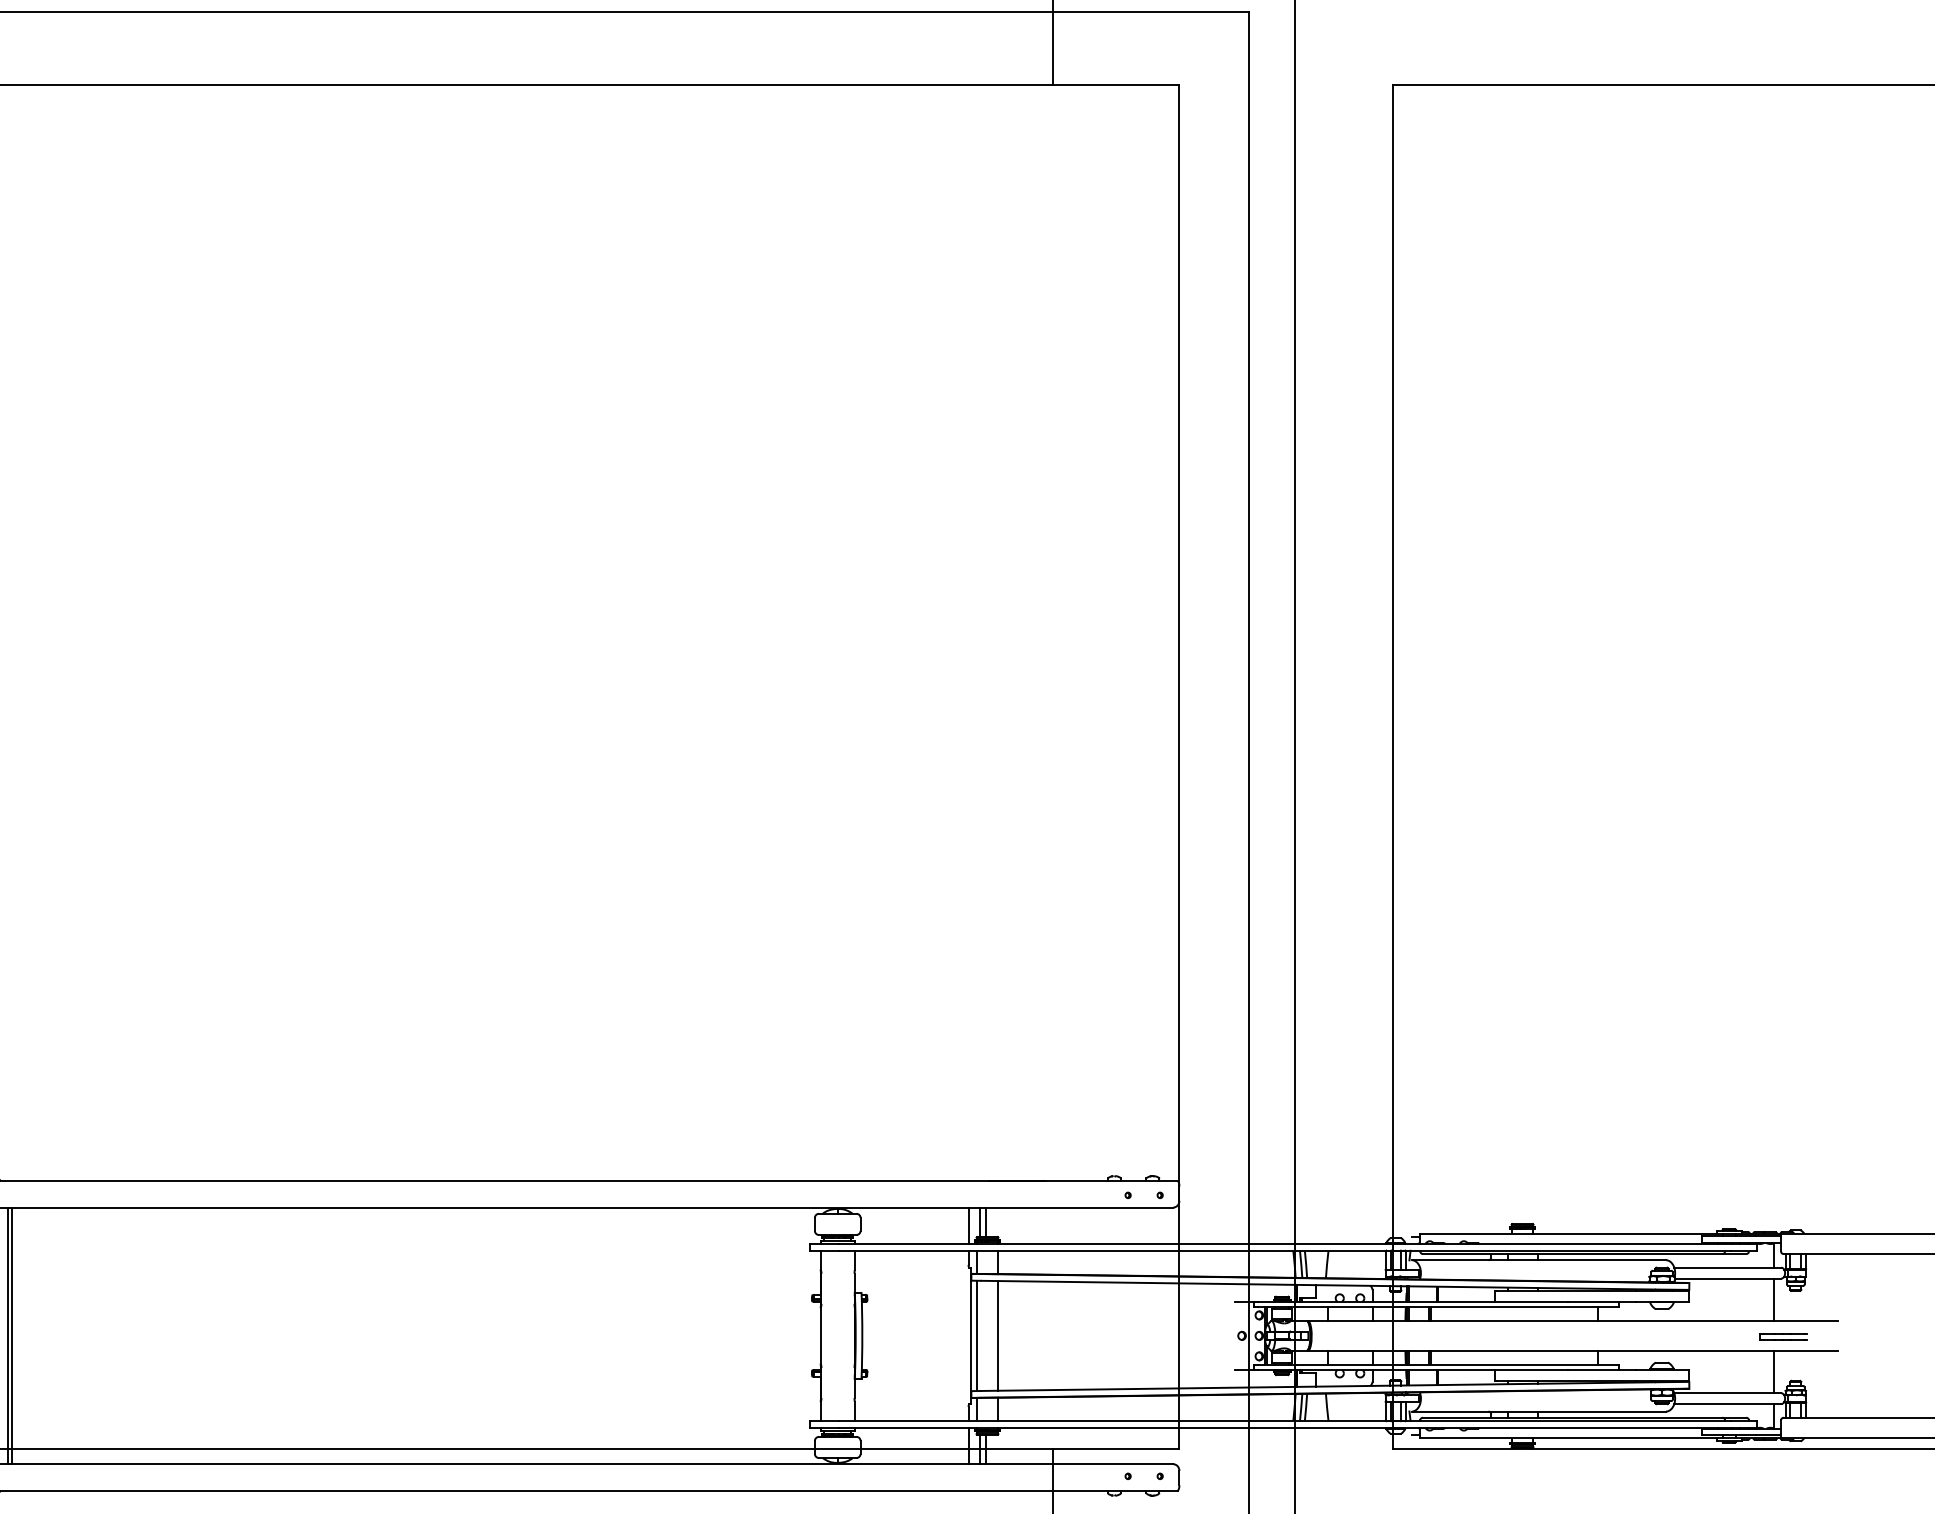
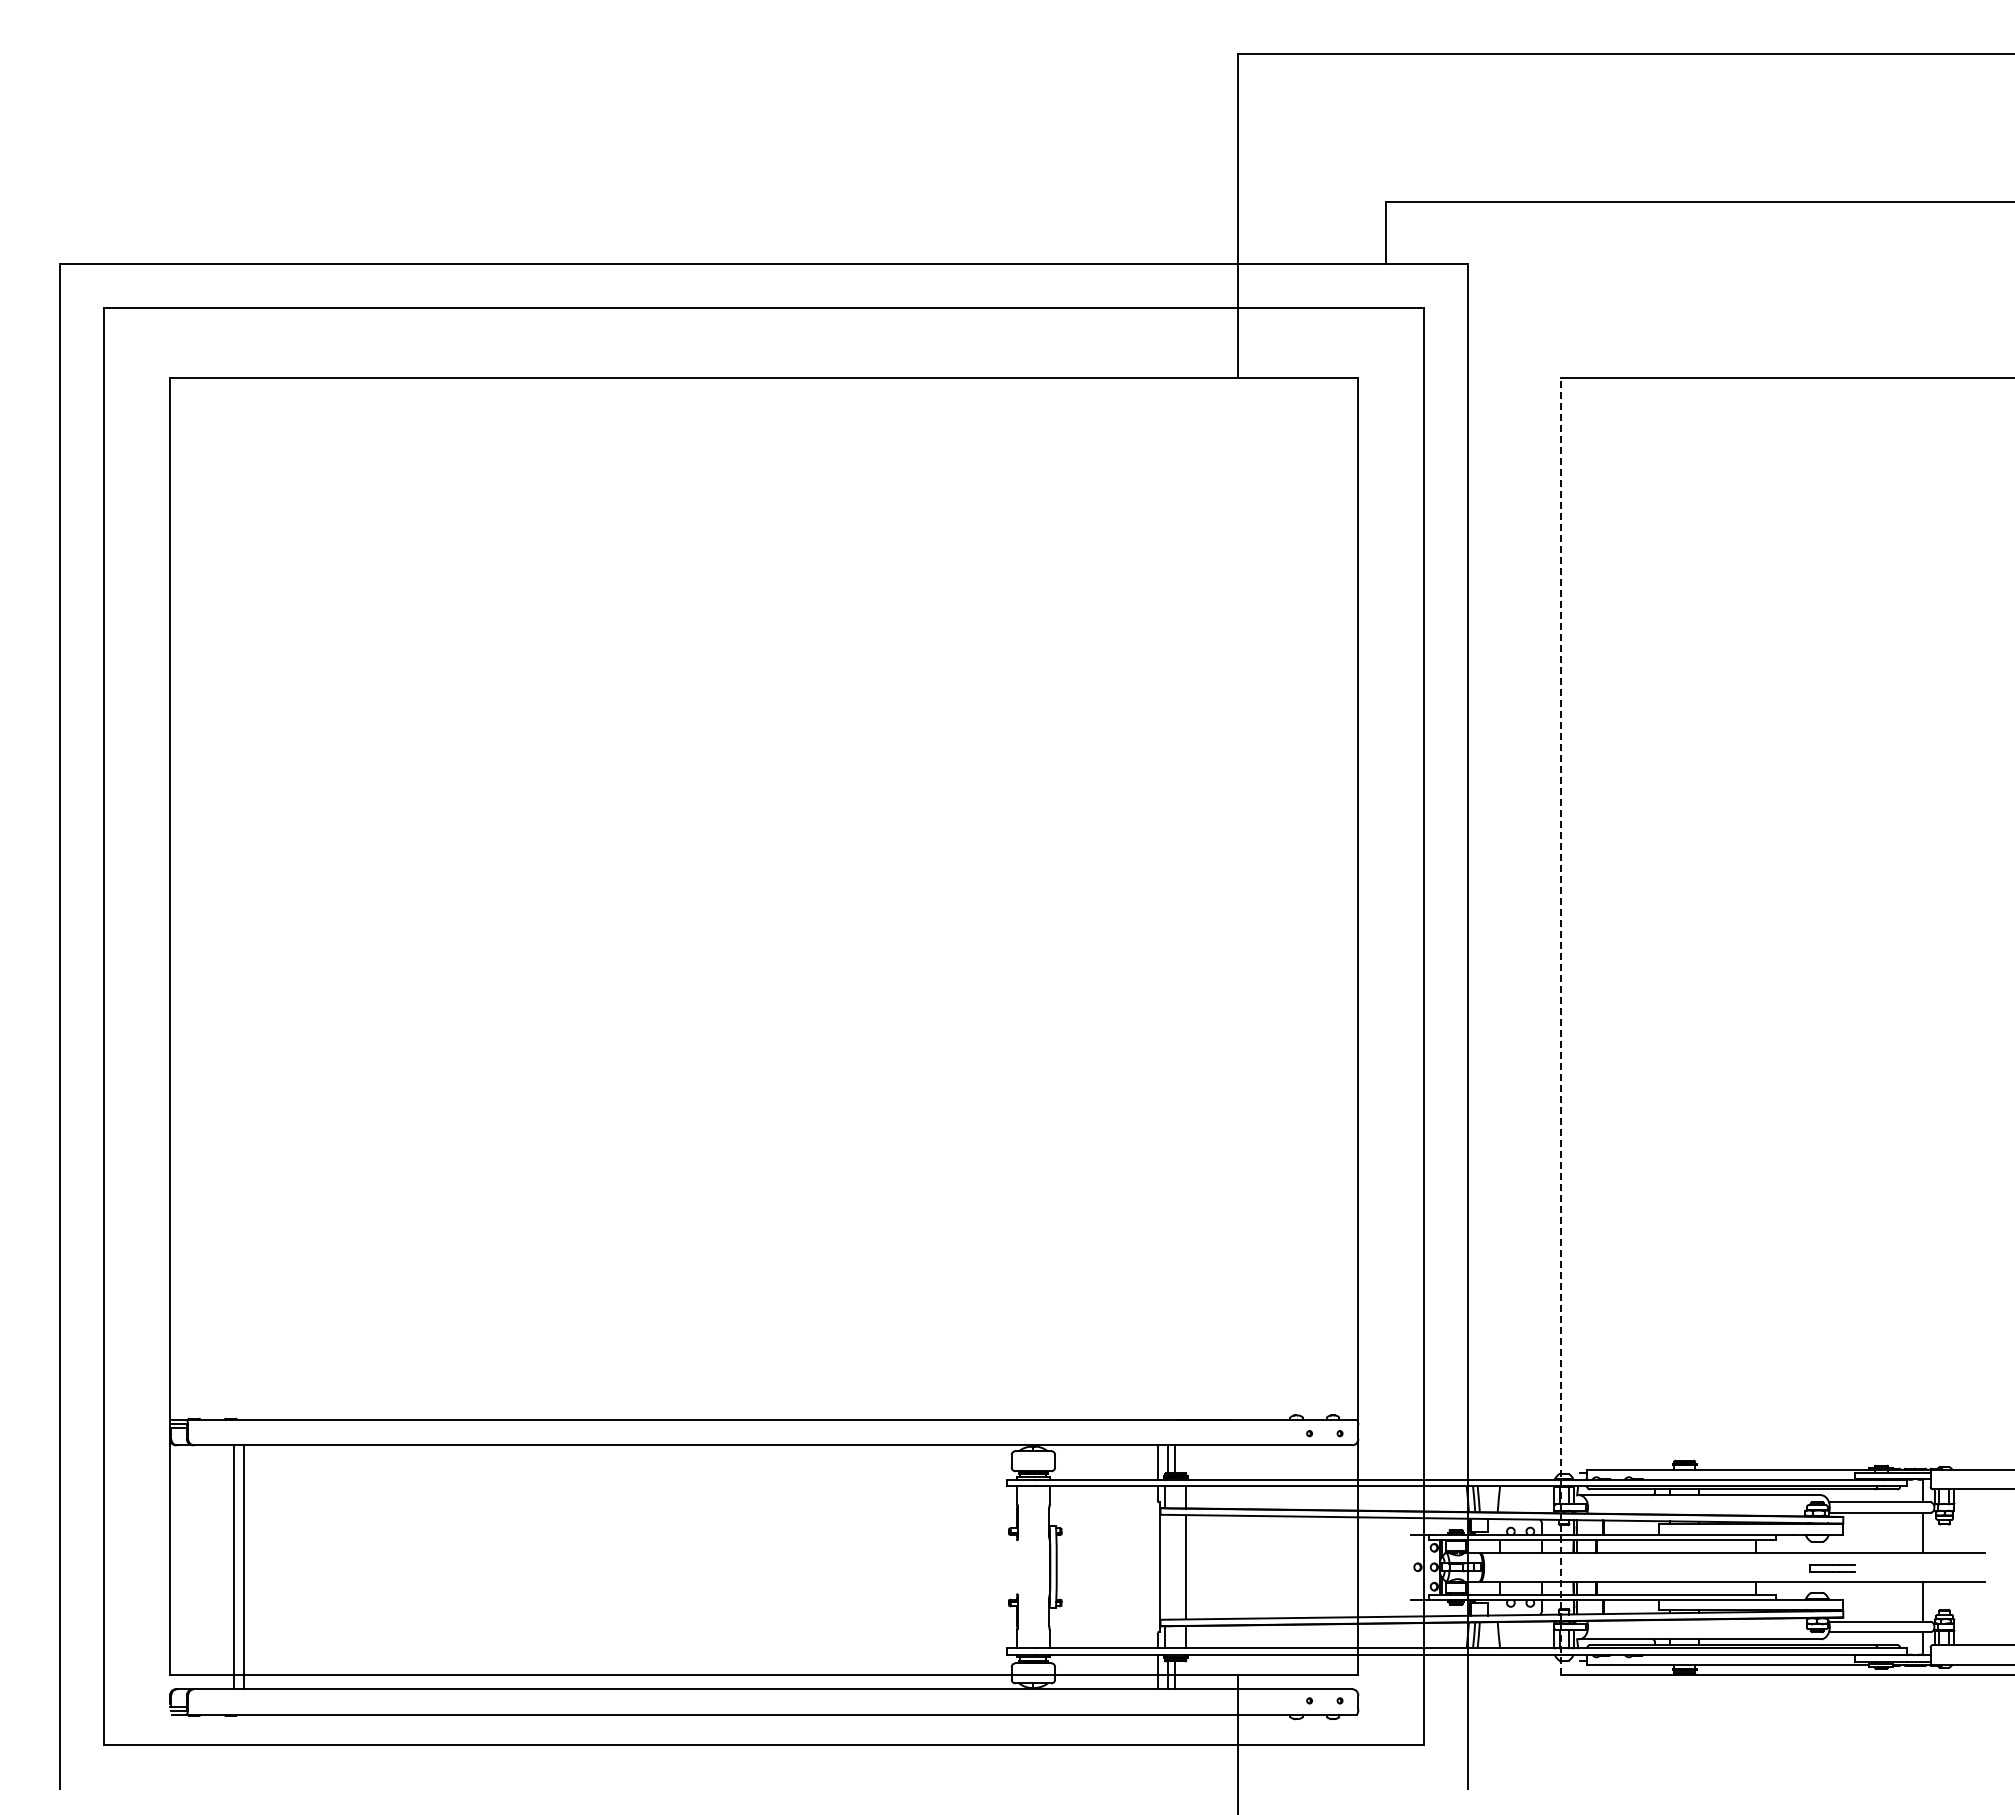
line: (1393, 767) -> (1561, 1026), solid -> dashed
line: (976, 1335) -> (1165, 1566), removed
line: (12, 1336) -> (248, 1567), removed
line: (820, 1336) -> (1017, 1567), removed
part: (1783, 1337) -> (1832, 1568), moved

